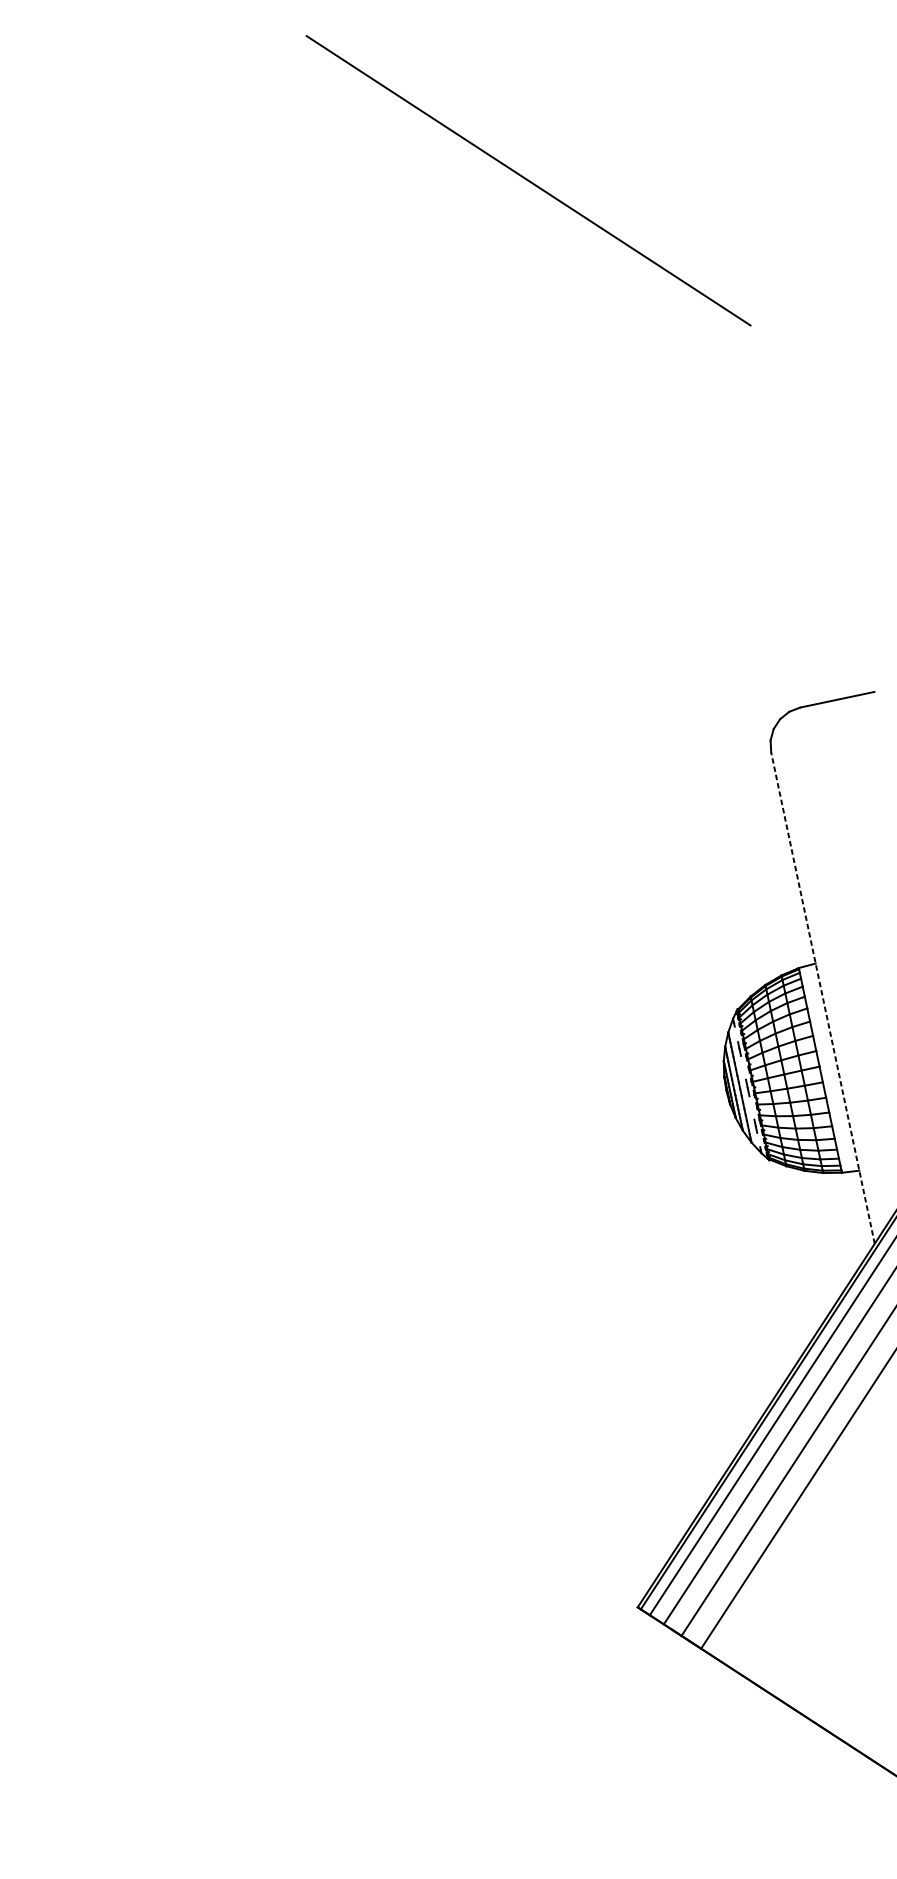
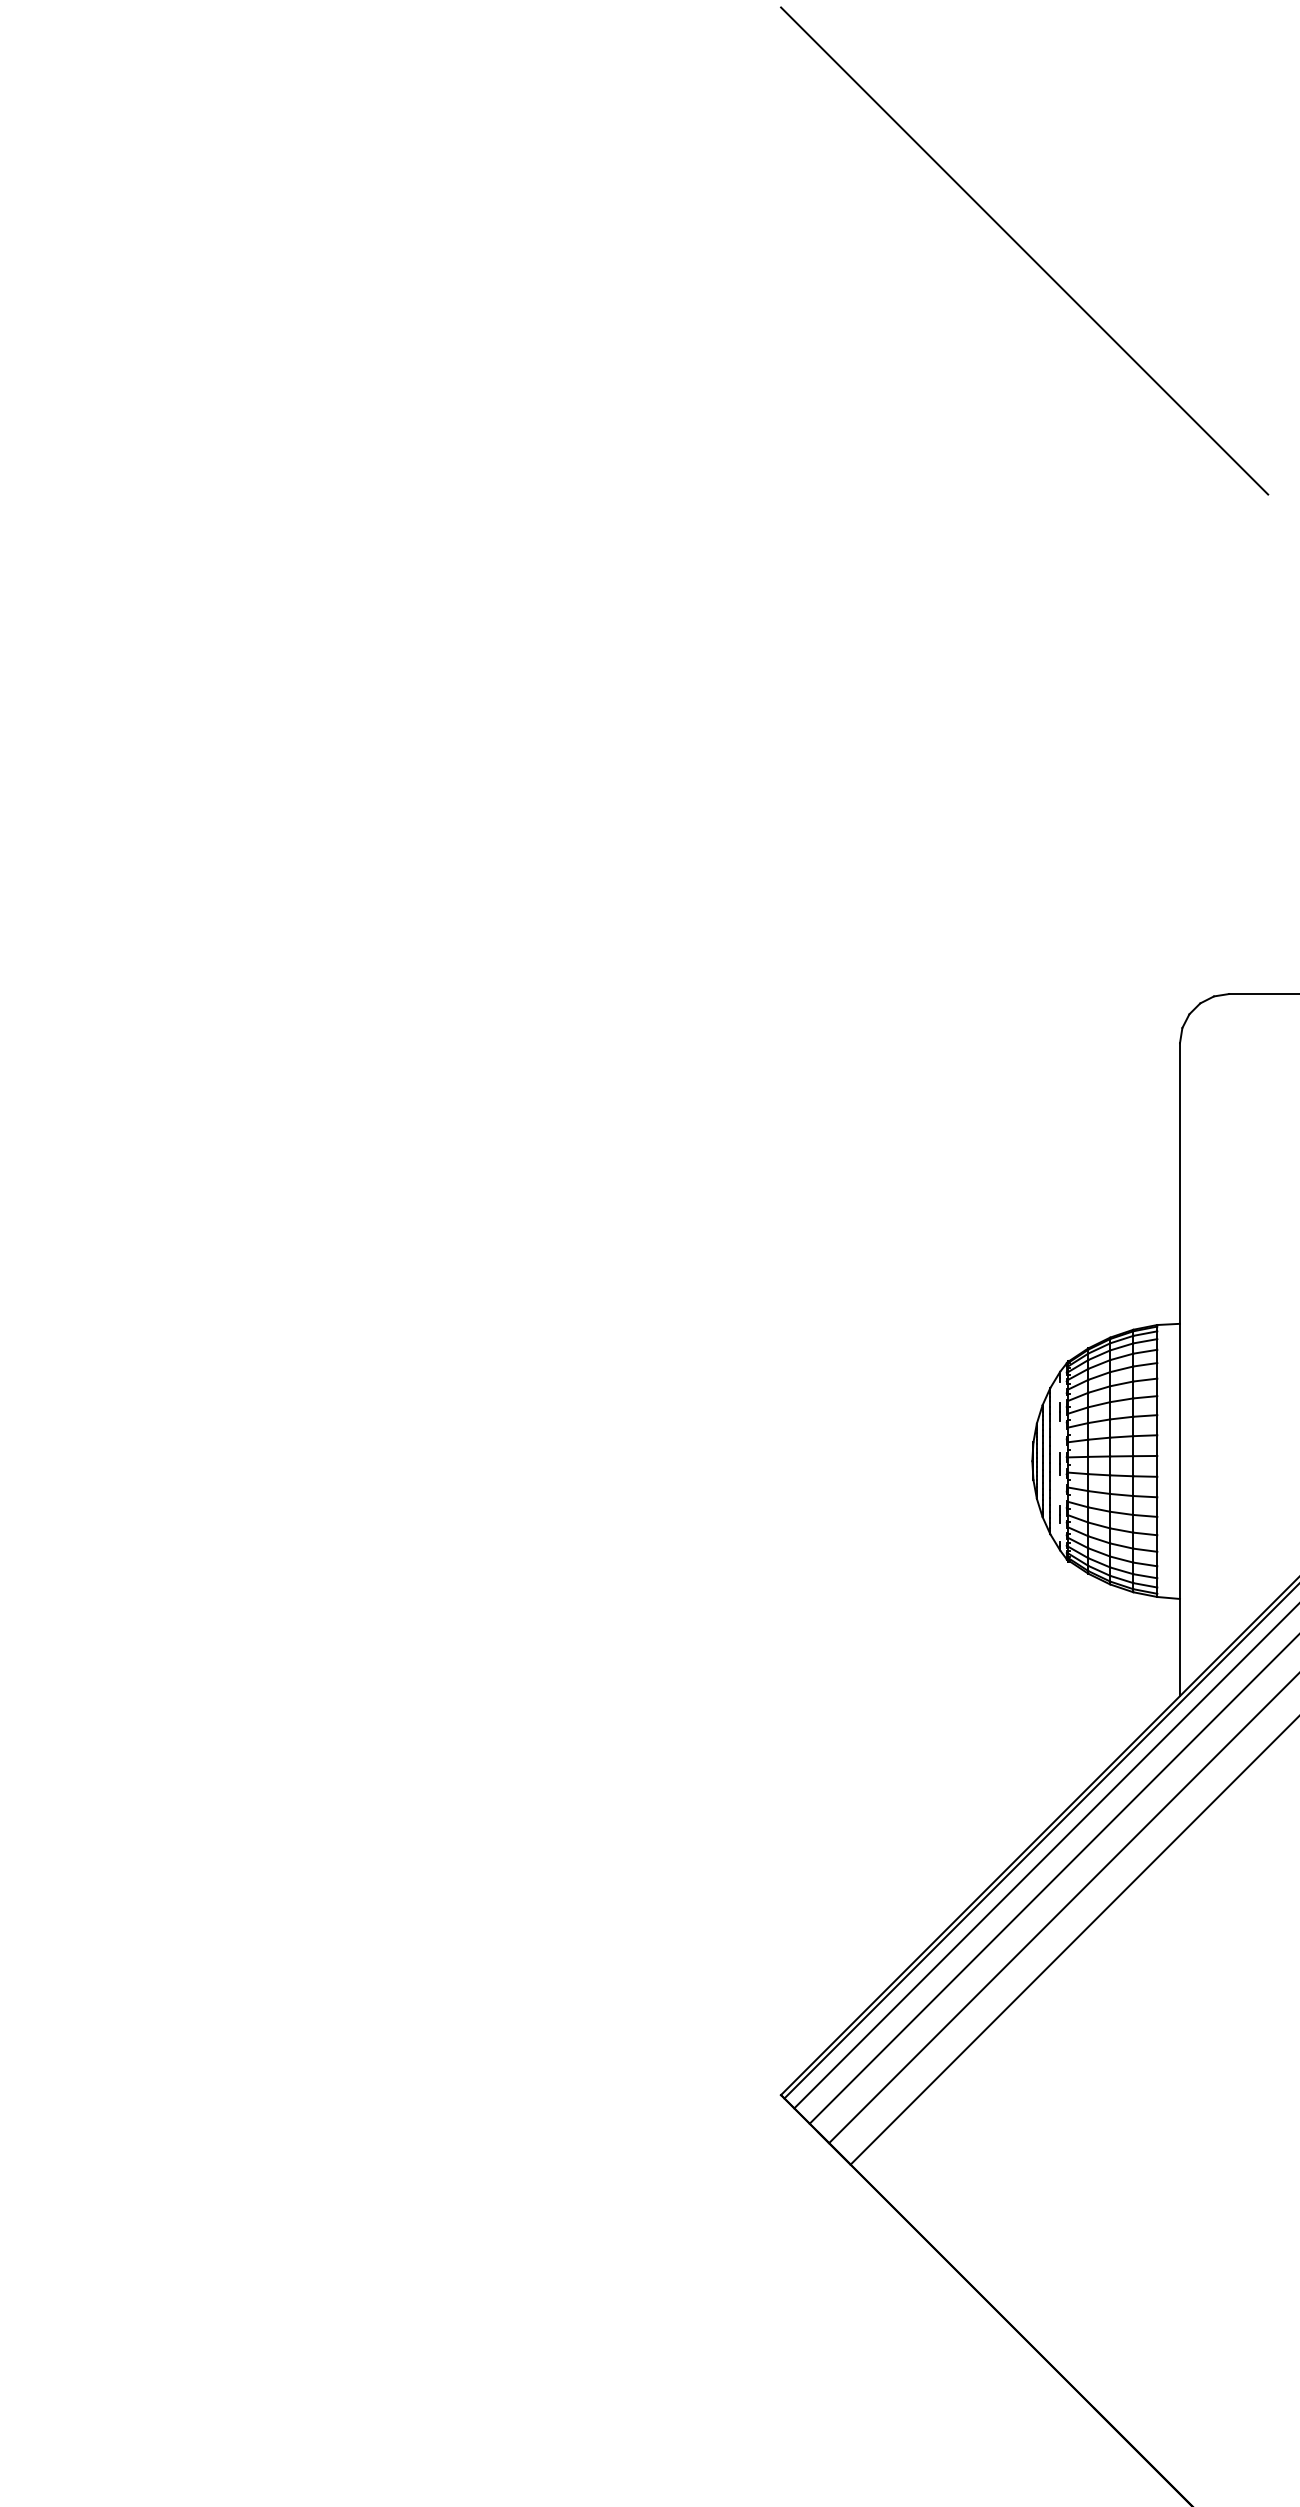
line: (823, 997) -> (1180, 1369), dashed -> solid

